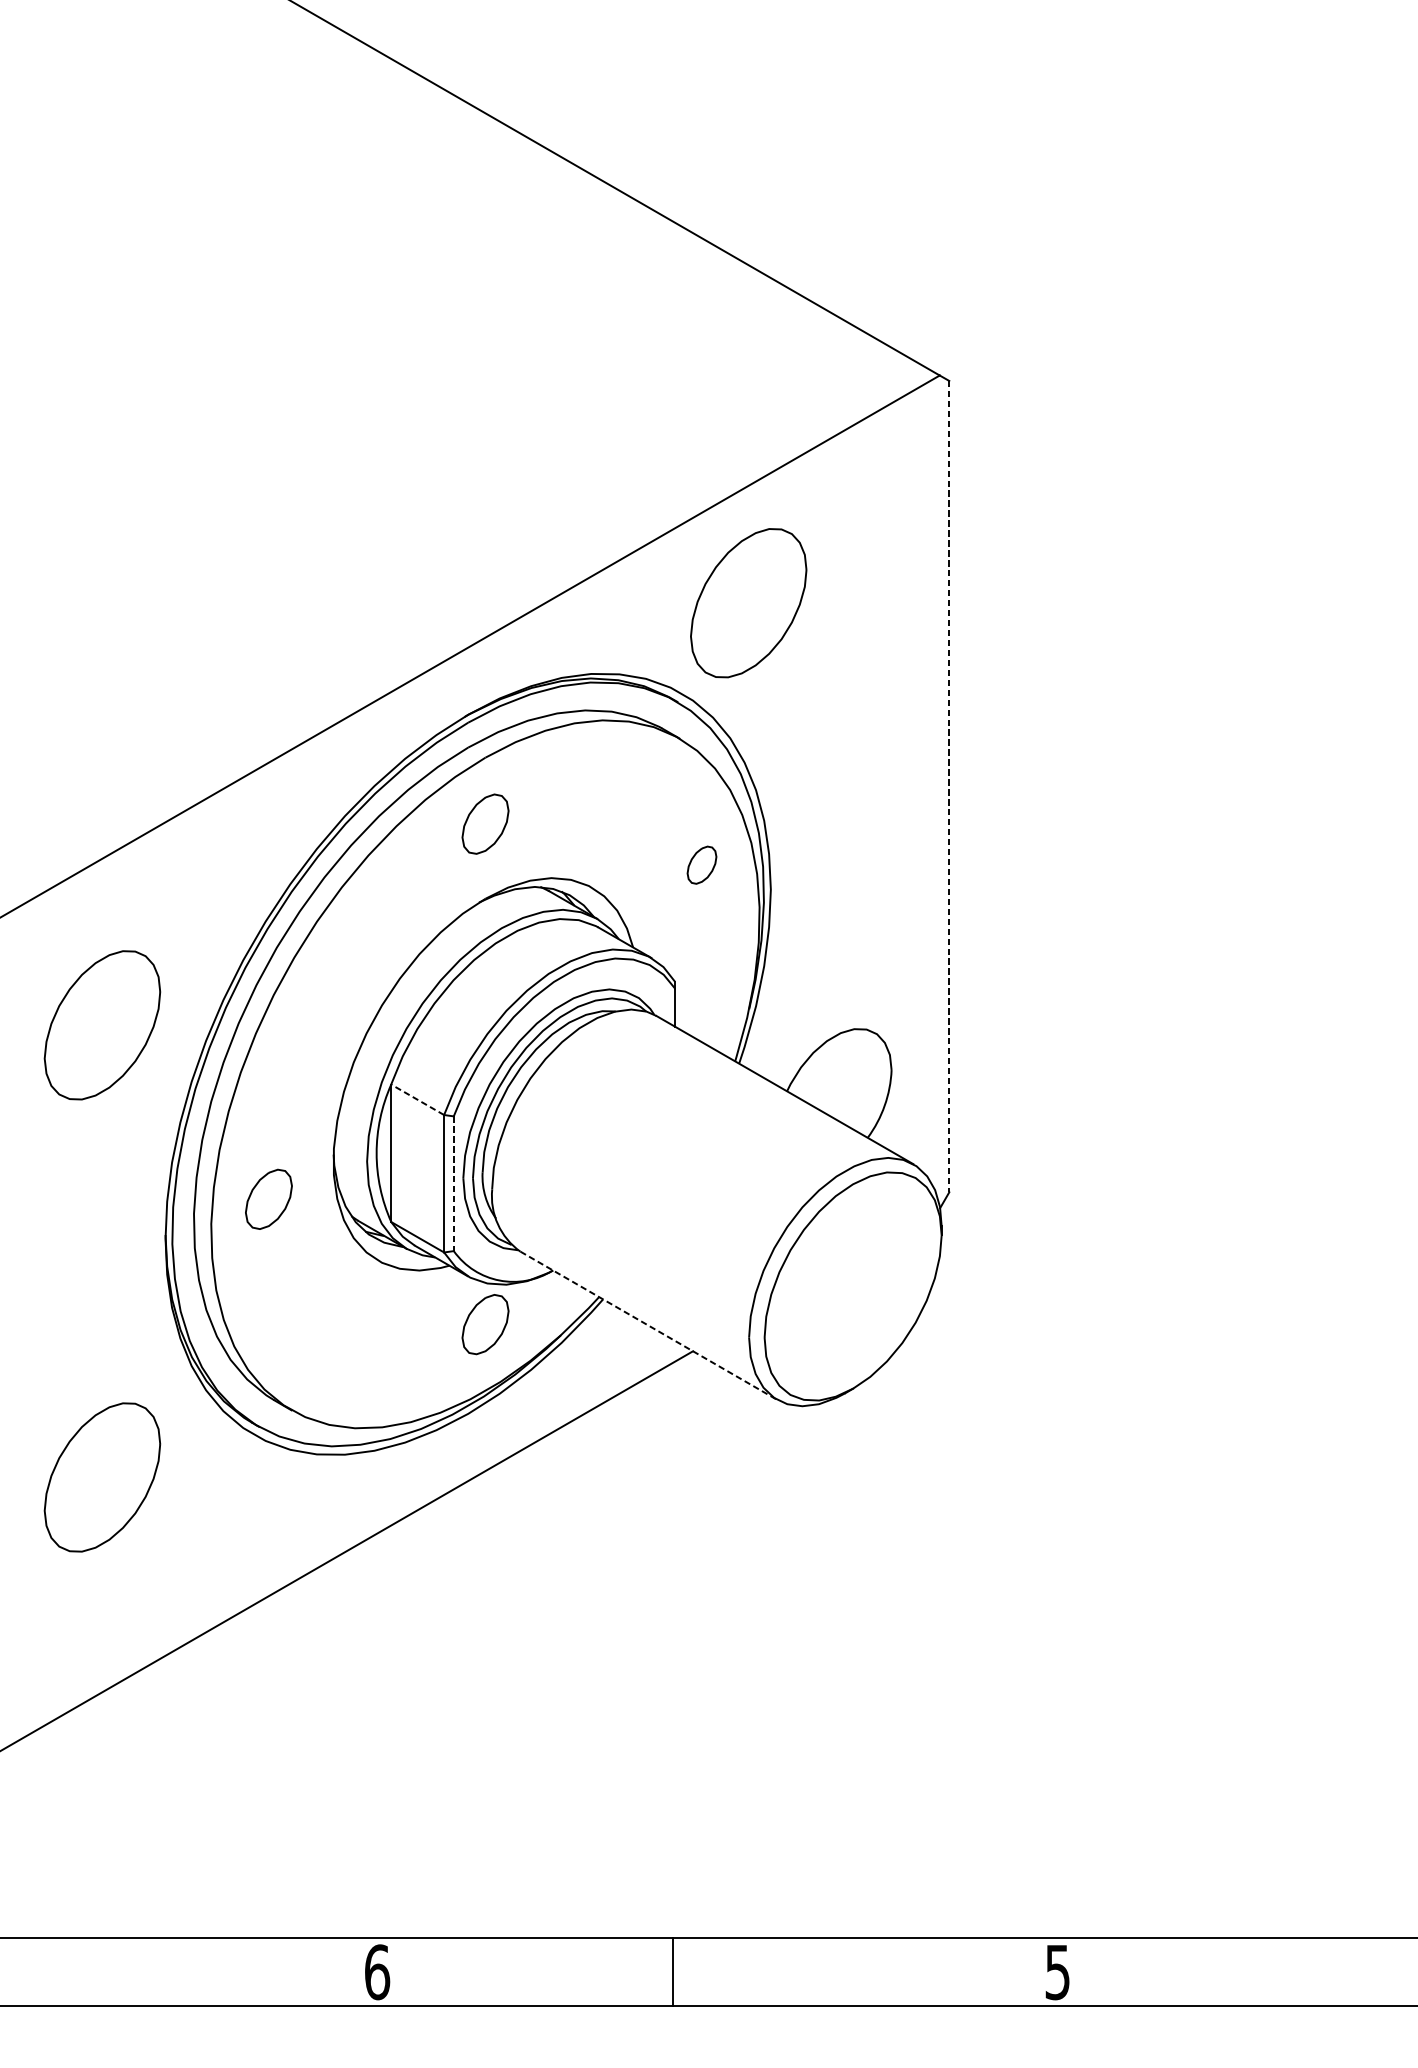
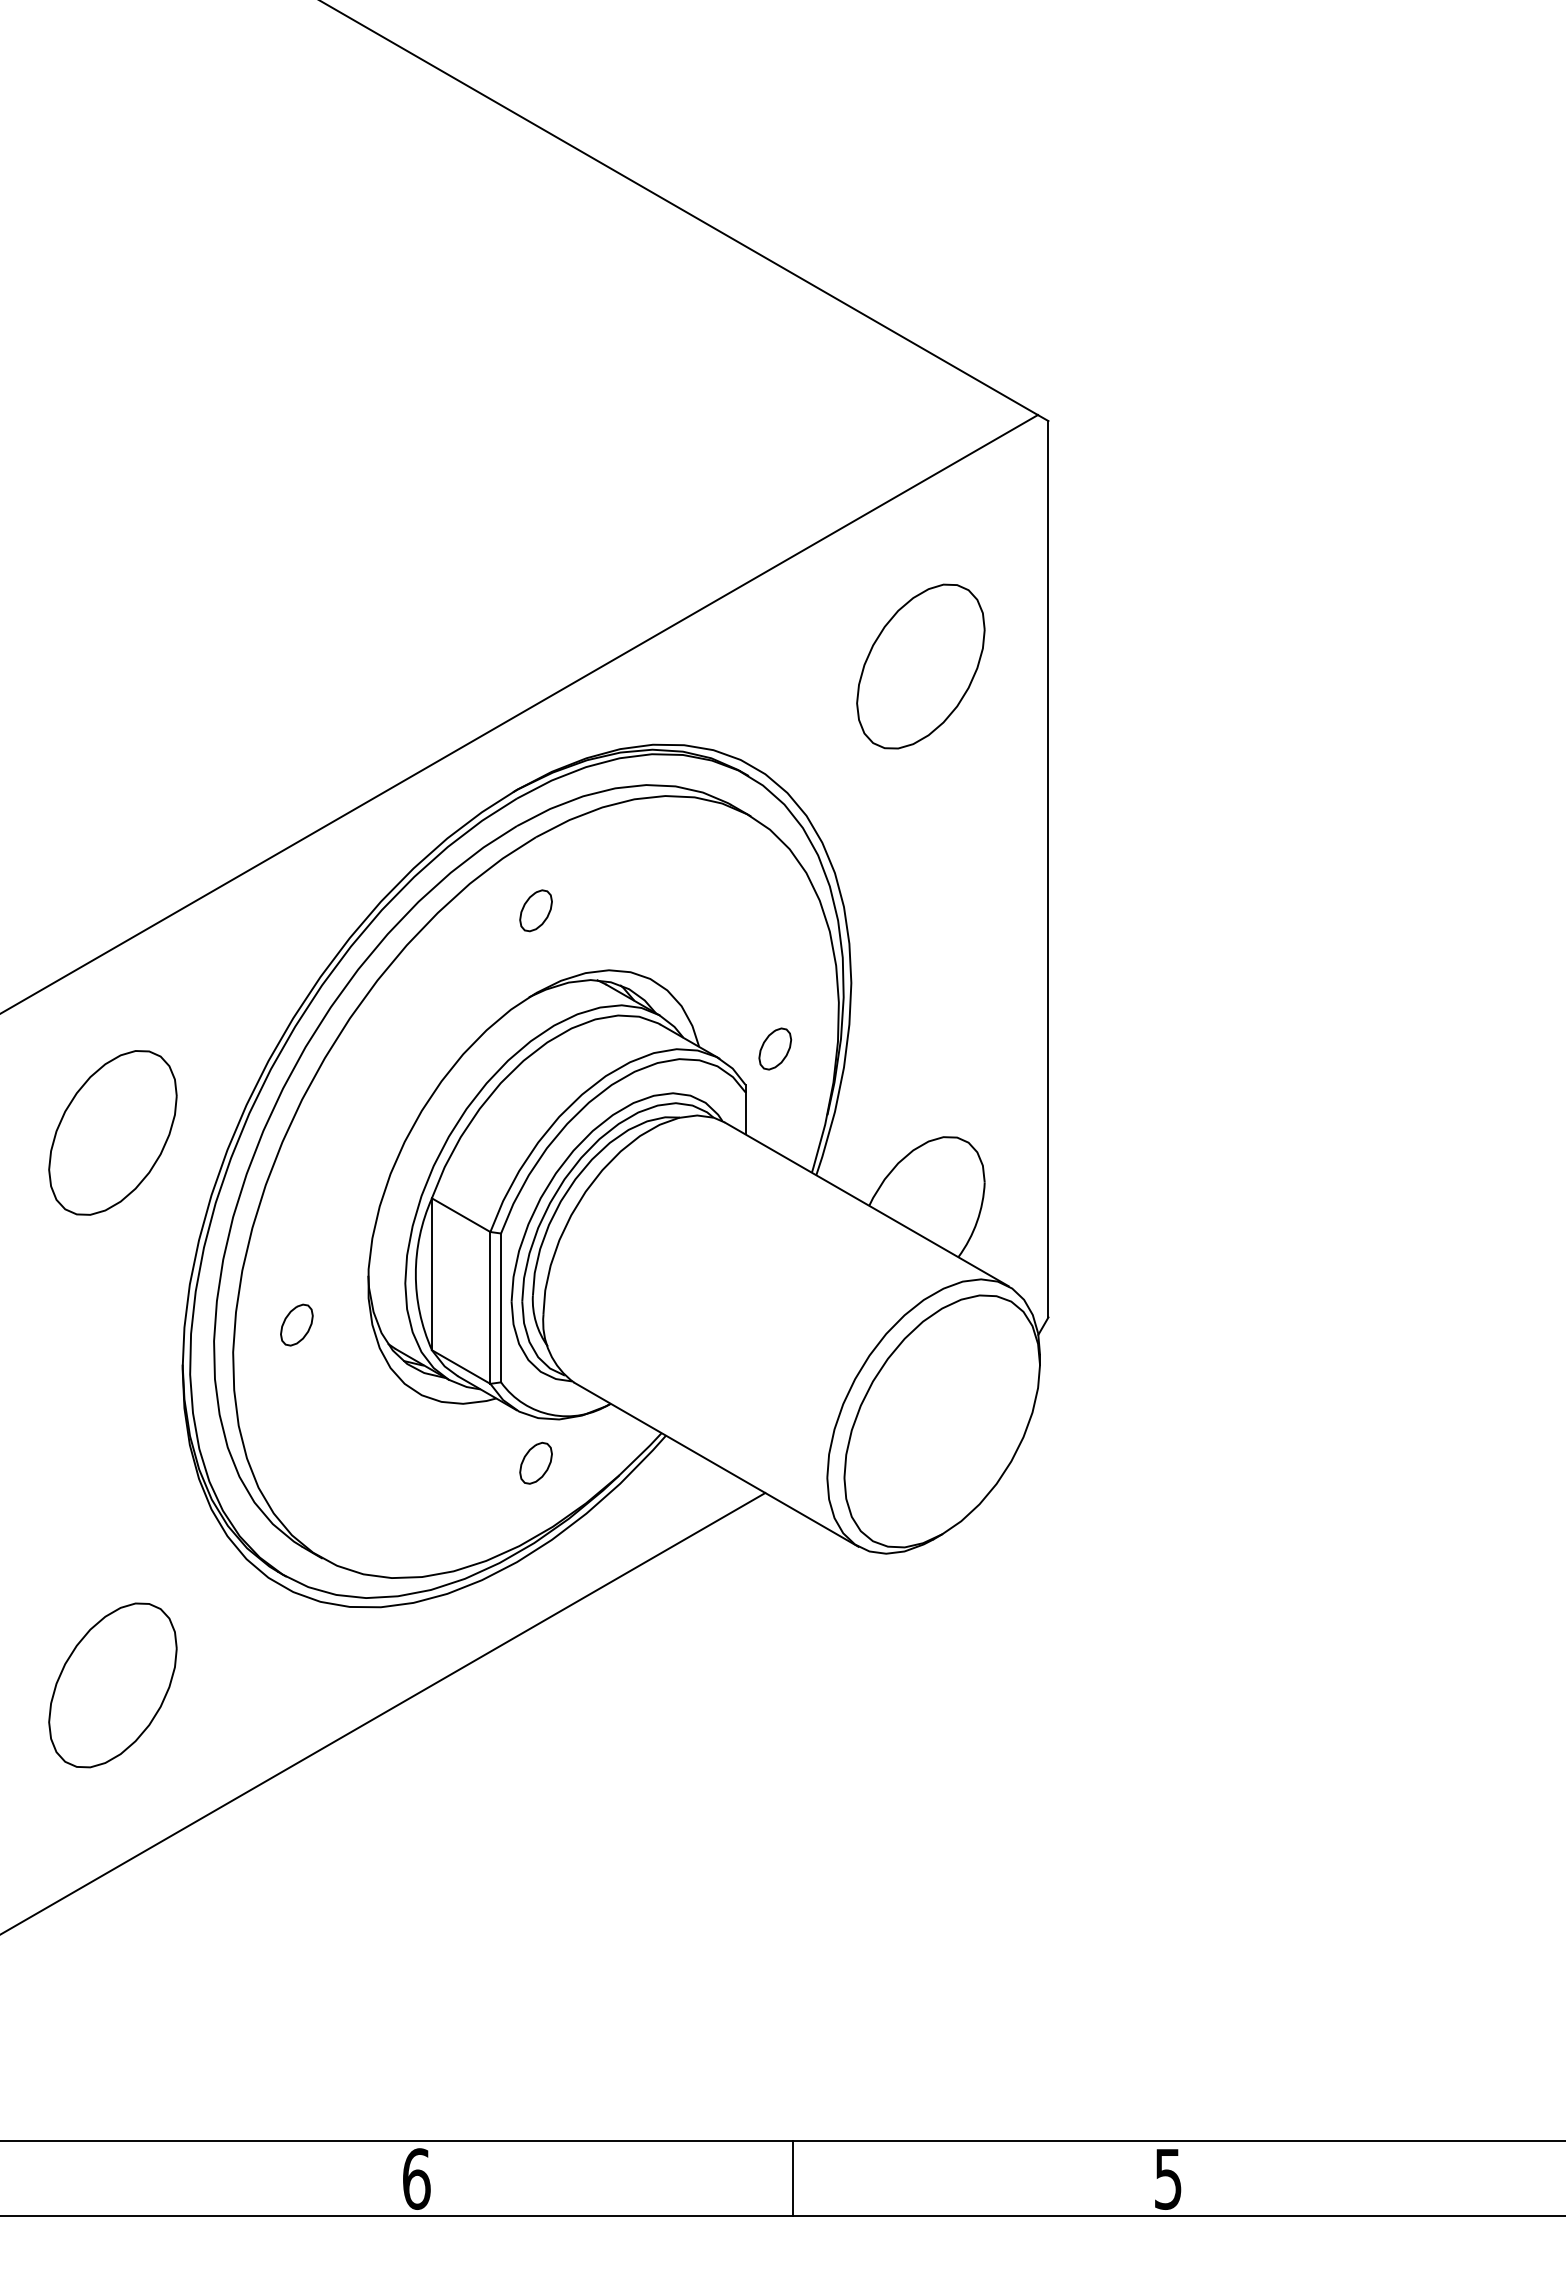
part: (748, 603) -> (920, 666), moved
line: (949, 786) -> (1048, 869), dashed -> solid
part: (484, 823) -> (535, 910), size x0.62
part: (702, 864) -> (775, 1048), moved
line: (417, 1100) -> (461, 1215), dashed -> solid
line: (454, 1184) -> (501, 1308), dashed -> solid
part: (268, 1198) -> (296, 1324), size x0.62
part: (484, 1323) -> (535, 1462), size x0.62
line: (648, 1325) -> (716, 1464), dashed -> solid
part: (102, 1477) -> (112, 1685), moved
line: (673, 1971) -> (793, 2178), moved

